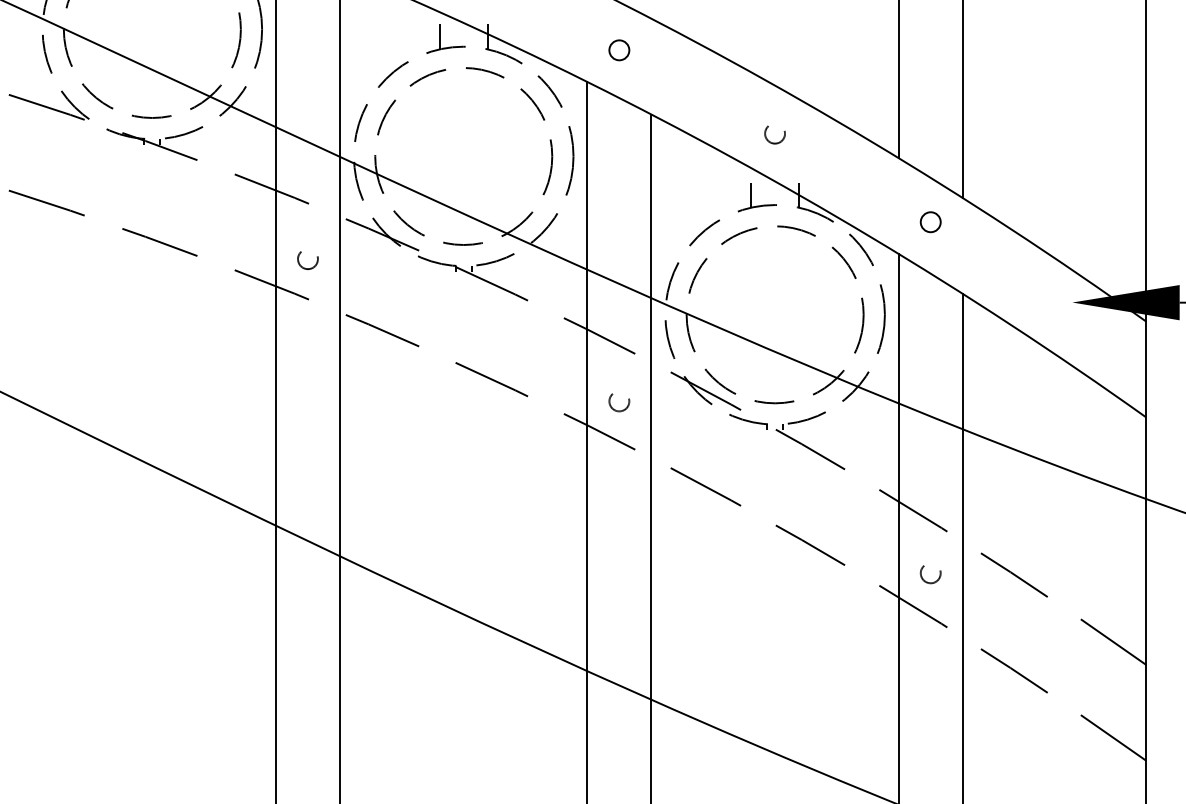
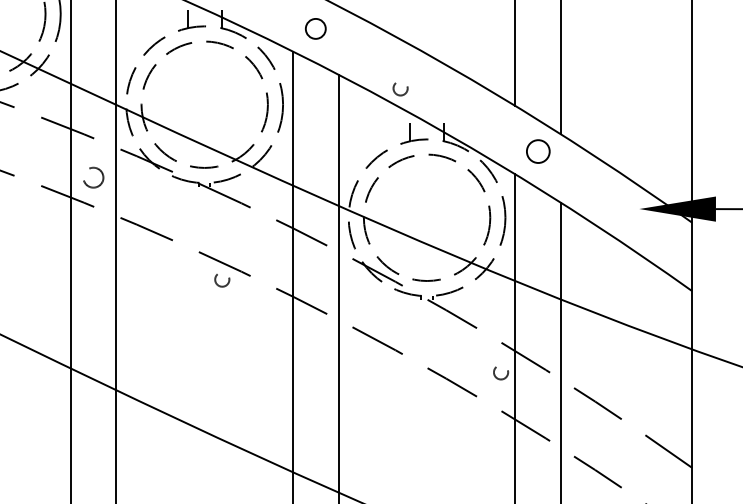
circle: (619, 50) -> (315, 29), size x1.4
circle: (774, 134) -> (400, 89), moved
circle: (930, 222) -> (538, 151), size x1.6
circle: (307, 260) -> (93, 179), size x1.4
circle: (619, 402) -> (222, 280), moved
circle: (930, 574) -> (500, 373), moved

